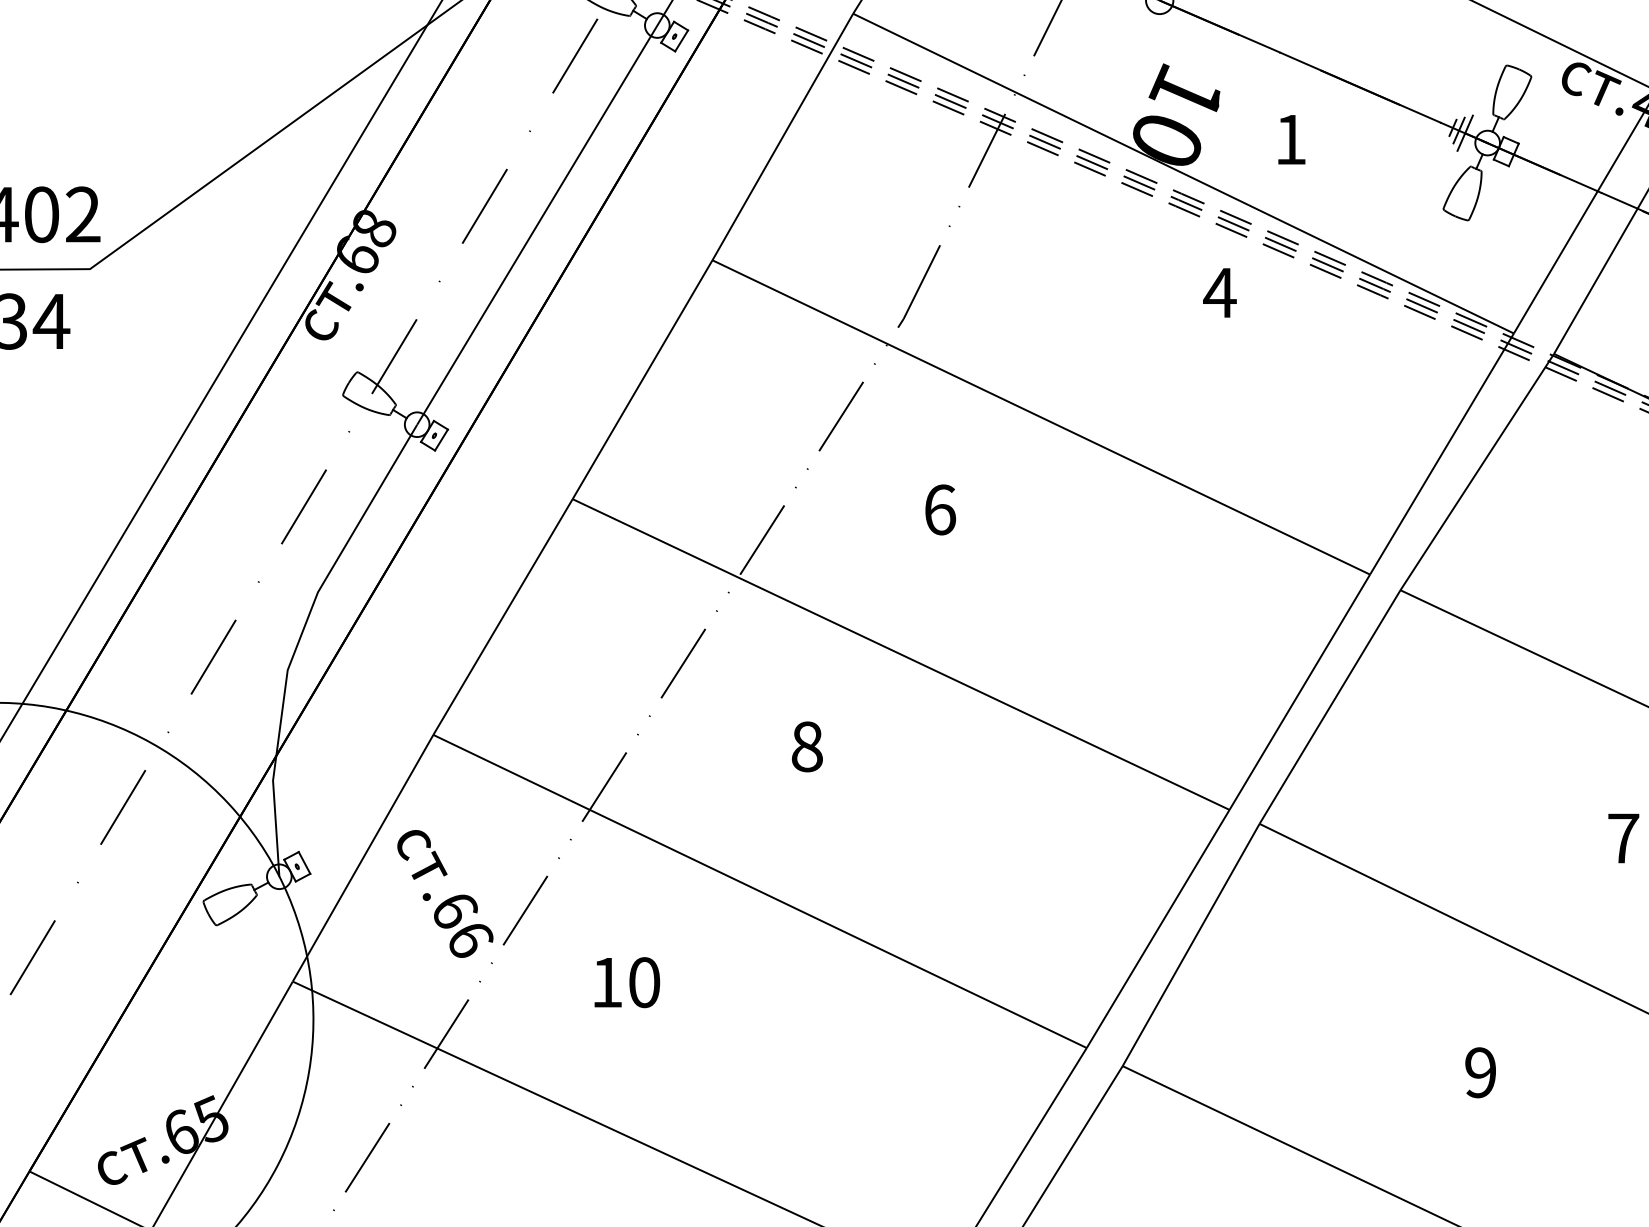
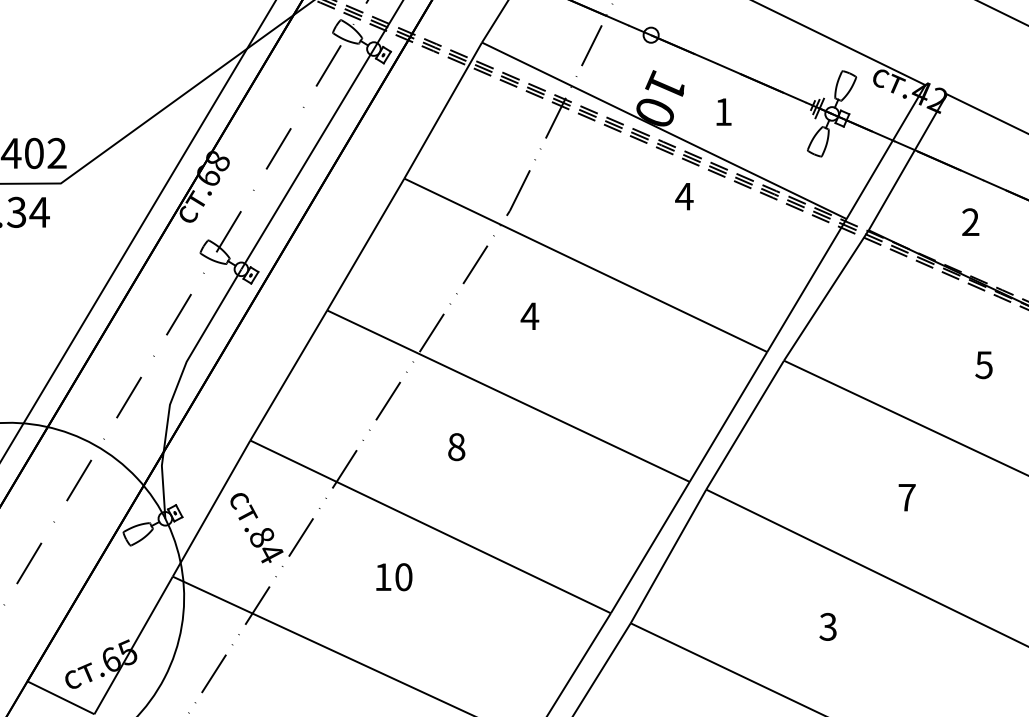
text: (939, 510) -> (529, 316), 6 -> 4
text: (462, 925) -> (266, 545), .66 -> .84
text: (627, 983) -> (394, 577), moved
text: (1479, 1071) -> (827, 626), 9 -> 3

